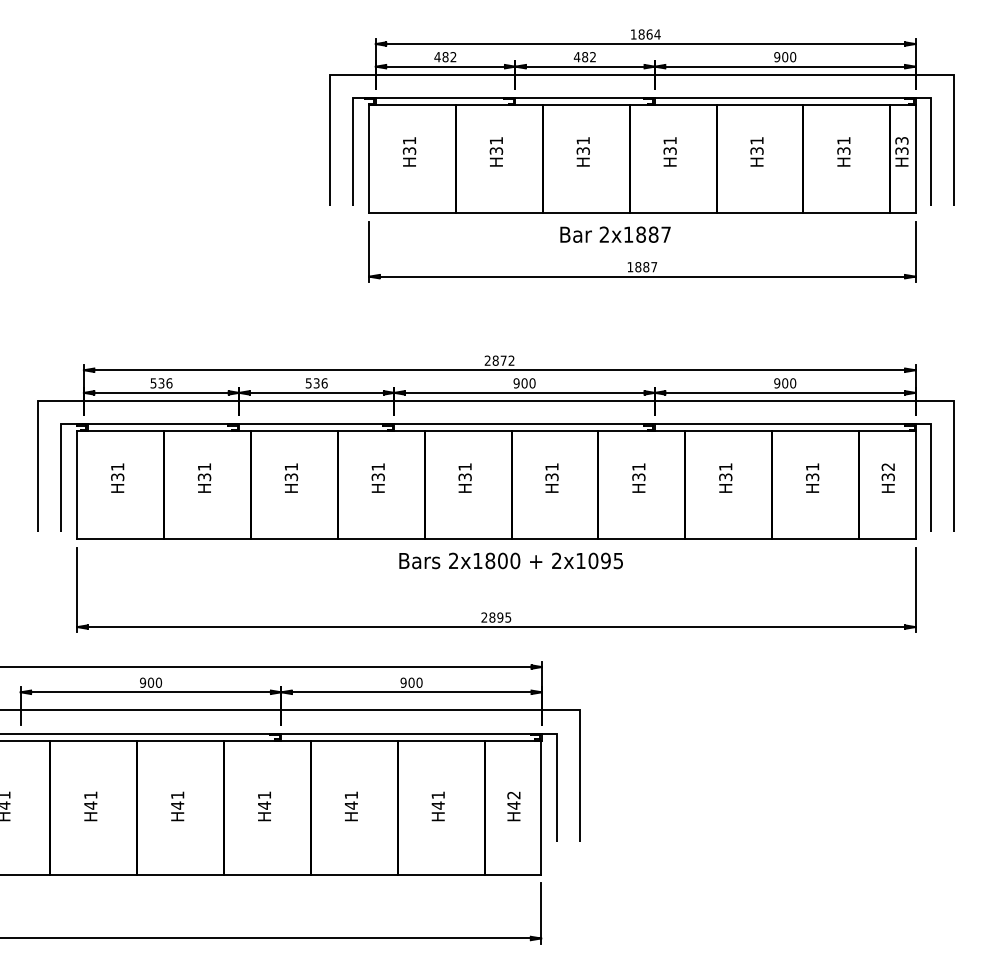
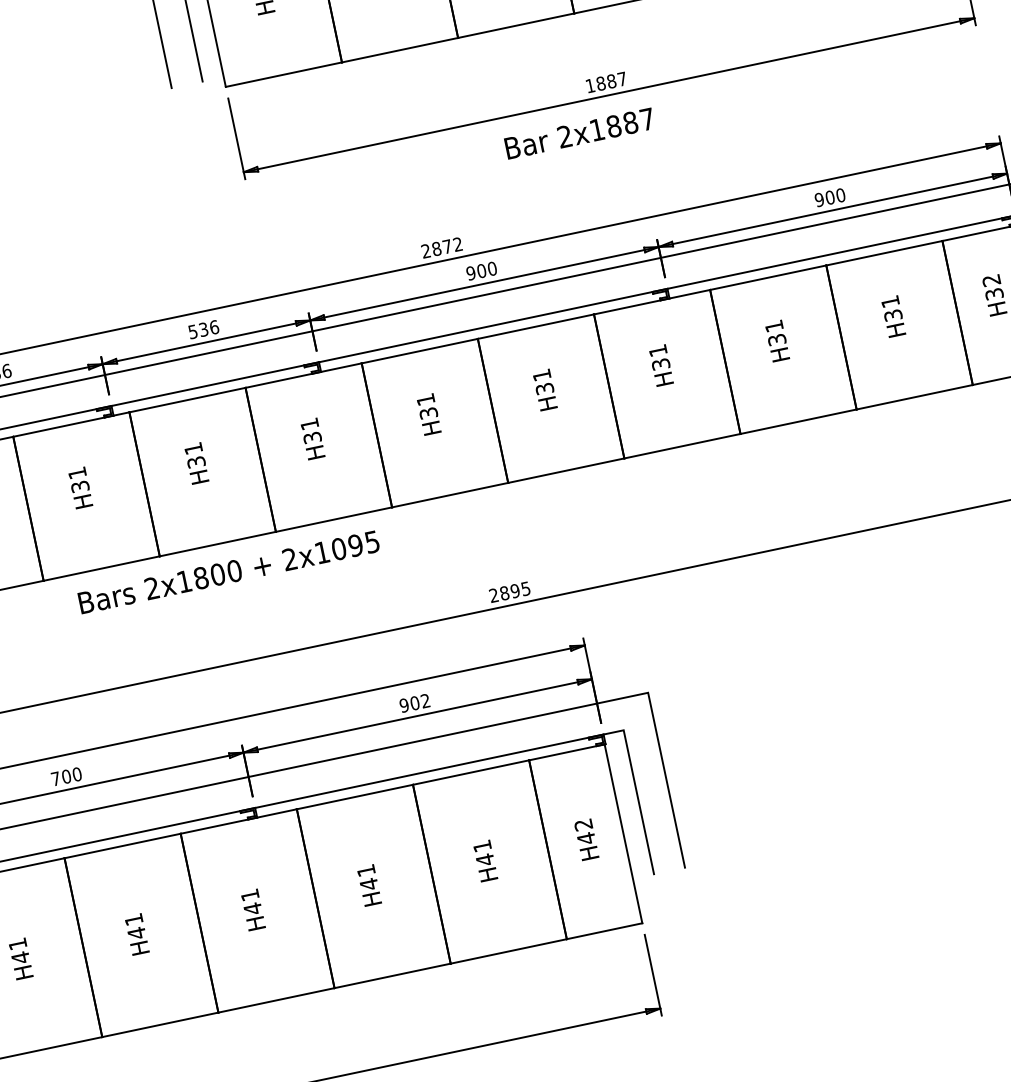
text: (615, 234) -> (579, 133), moved
text: (510, 560) -> (227, 571), moved
text: (143, 682) -> (56, 778), 900 -> 700
text: (419, 682) -> (425, 700), 900 -> 902

